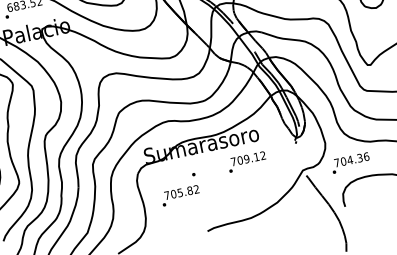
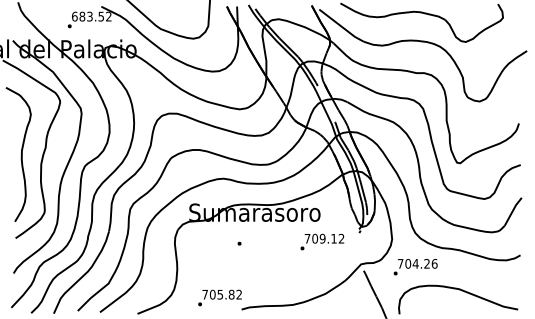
text: (359, 157) -> (426, 263), 704.36 -> 704.26
text: (247, 161) -> (322, 241), moved
text: (180, 195) -> (219, 297), moved

